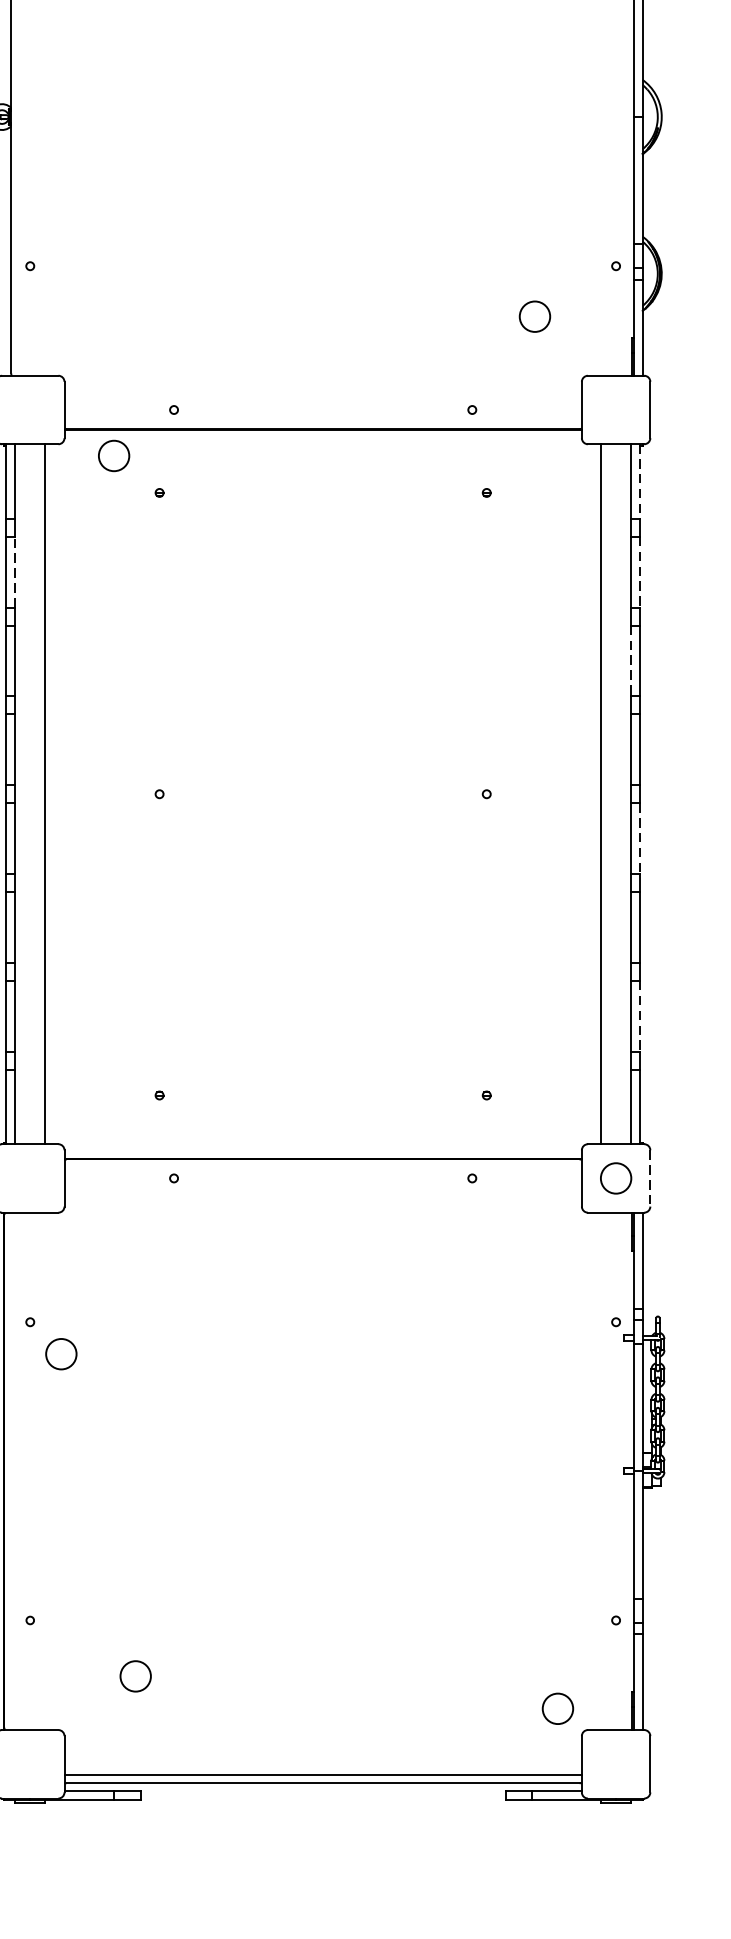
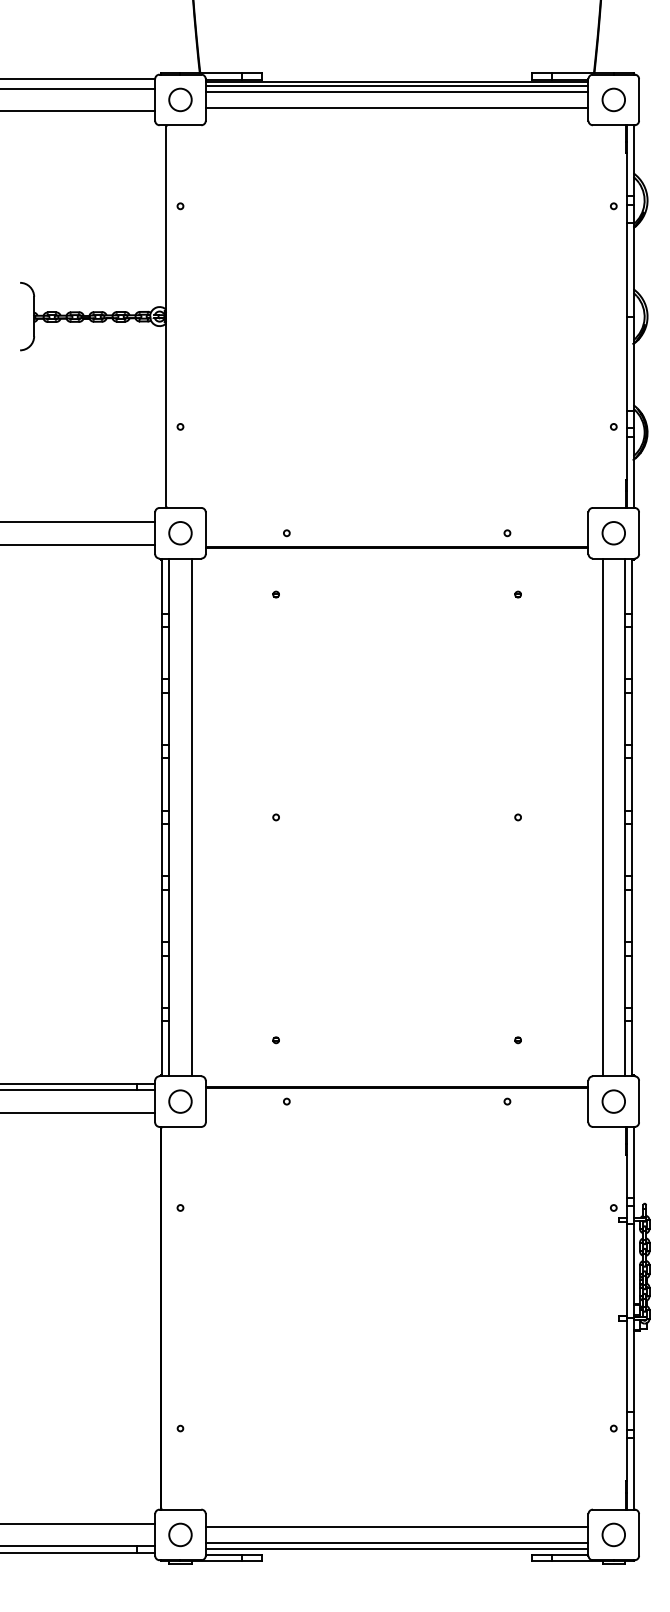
circle: (534, 317) -> (613, 533), moved
circle: (114, 456) -> (180, 533), moved
line: (640, 481) -> (631, 586), dashed -> solid
line: (15, 571) -> (169, 652), dashed -> solid
line: (640, 572) -> (631, 653), dashed -> solid
line: (631, 661) -> (625, 719), dashed -> solid
line: (640, 838) -> (631, 850), dashed -> solid
line: (640, 1017) -> (631, 982), dashed -> solid
line: (650, 1178) -> (639, 1101), dashed -> solid
circle: (61, 1354) -> (180, 1101), moved
circle: (135, 1675) -> (180, 1534), moved
circle: (557, 1708) -> (613, 1534), moved
line: (322, 1754) -> (396, 1527), added

